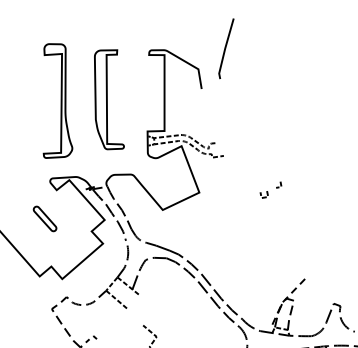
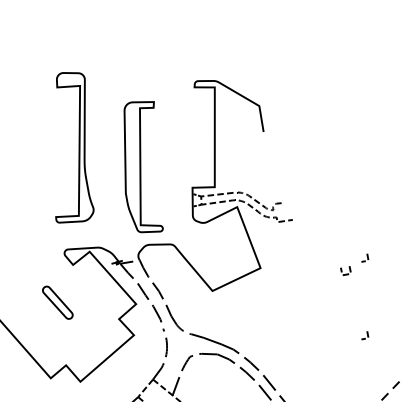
line: (226, 48) -> (296, 78), removed
part: (109, 99) -> (143, 166), moved
line: (280, 243) -> (367, 335), added

